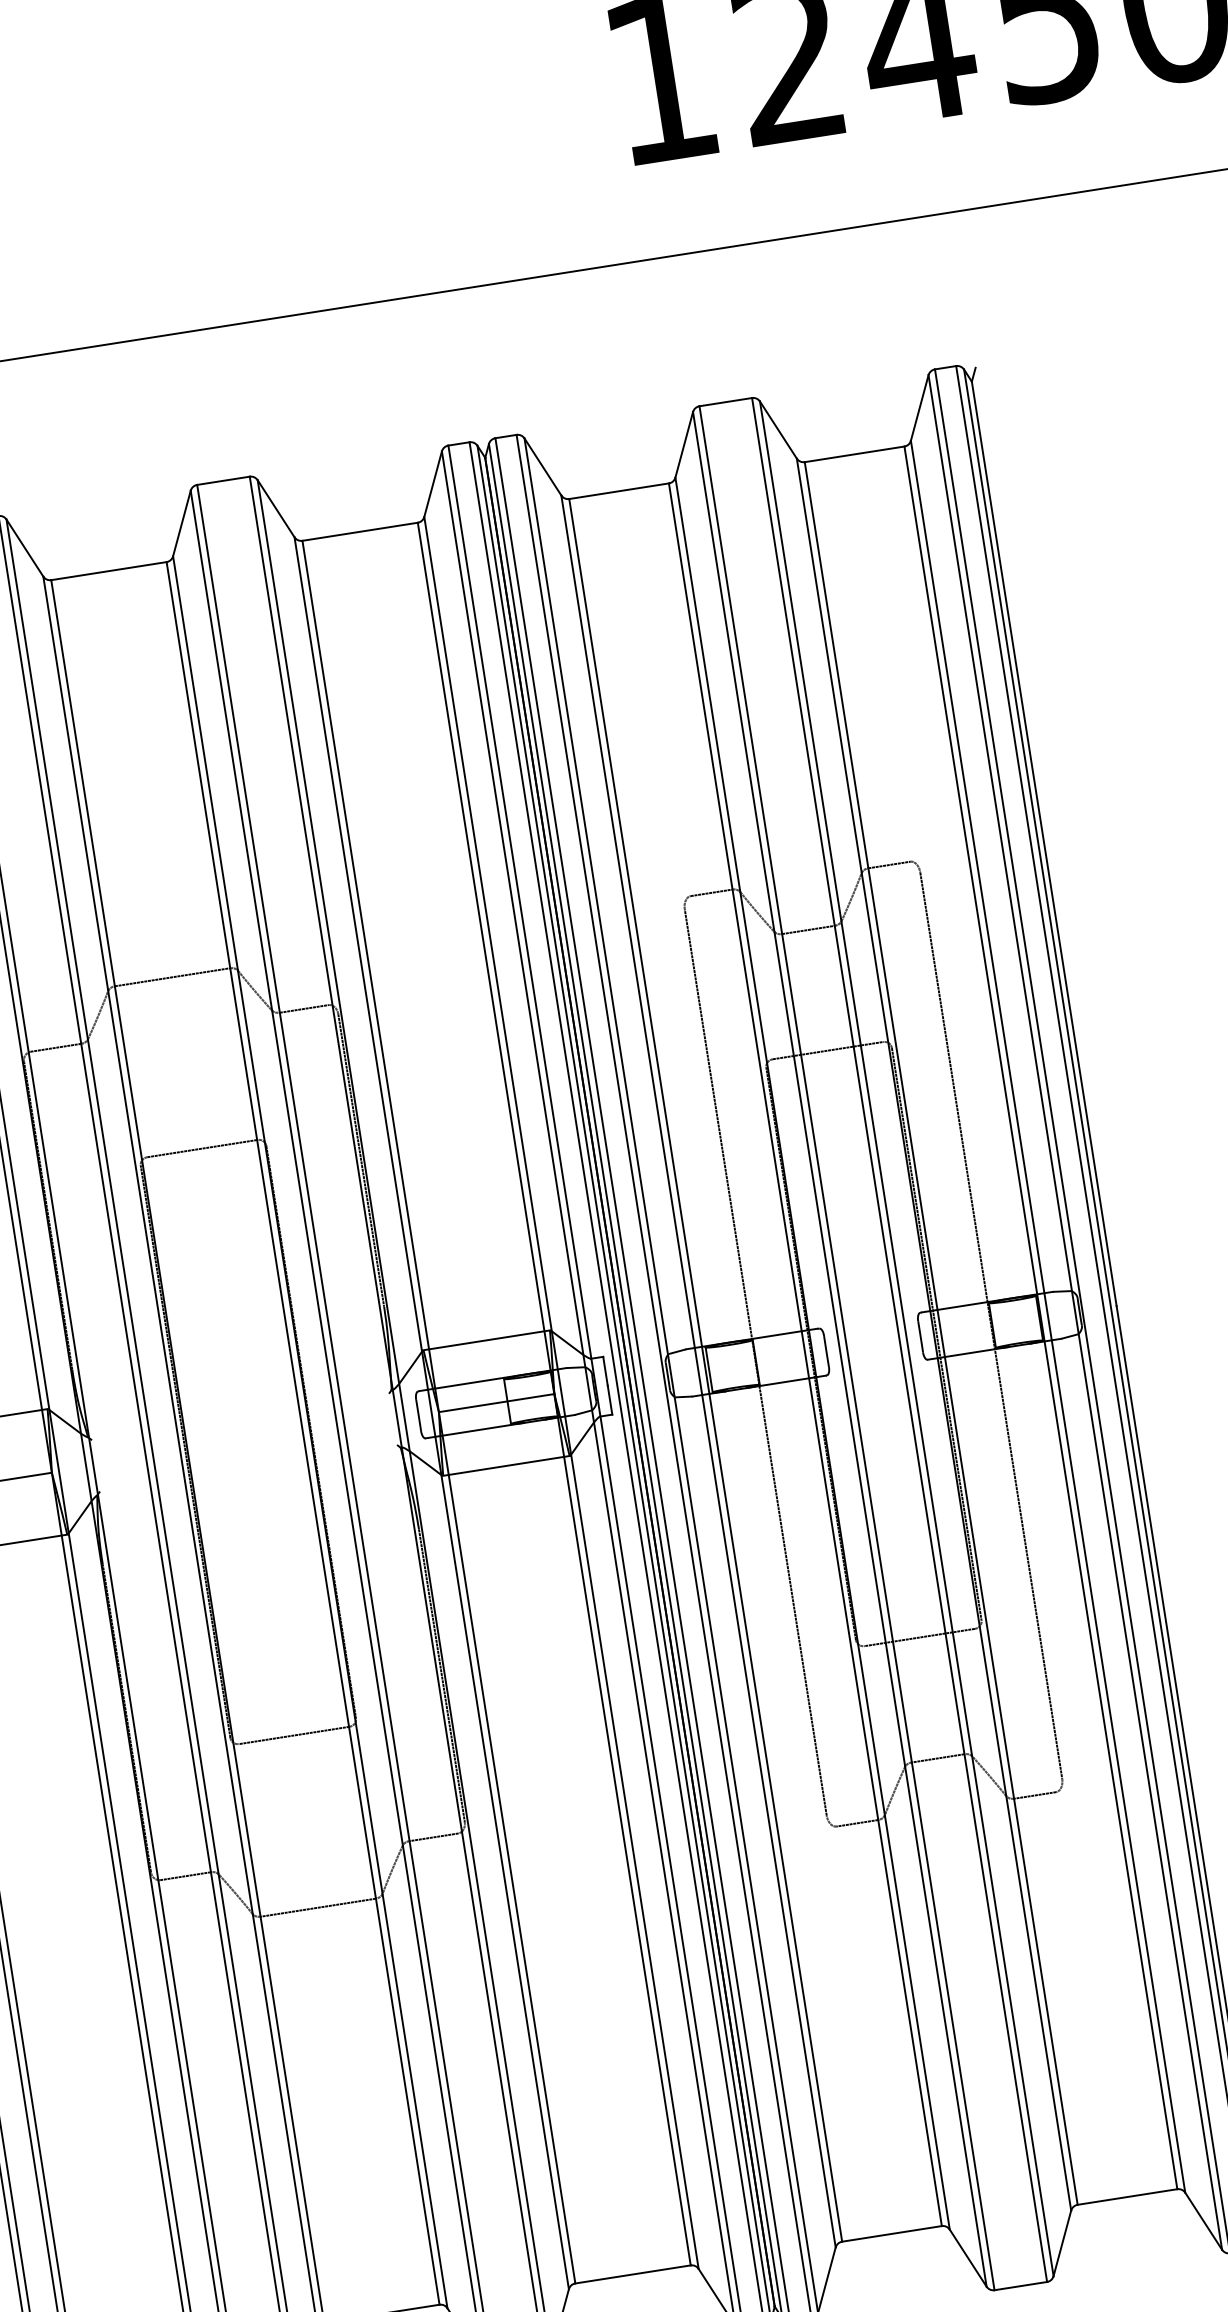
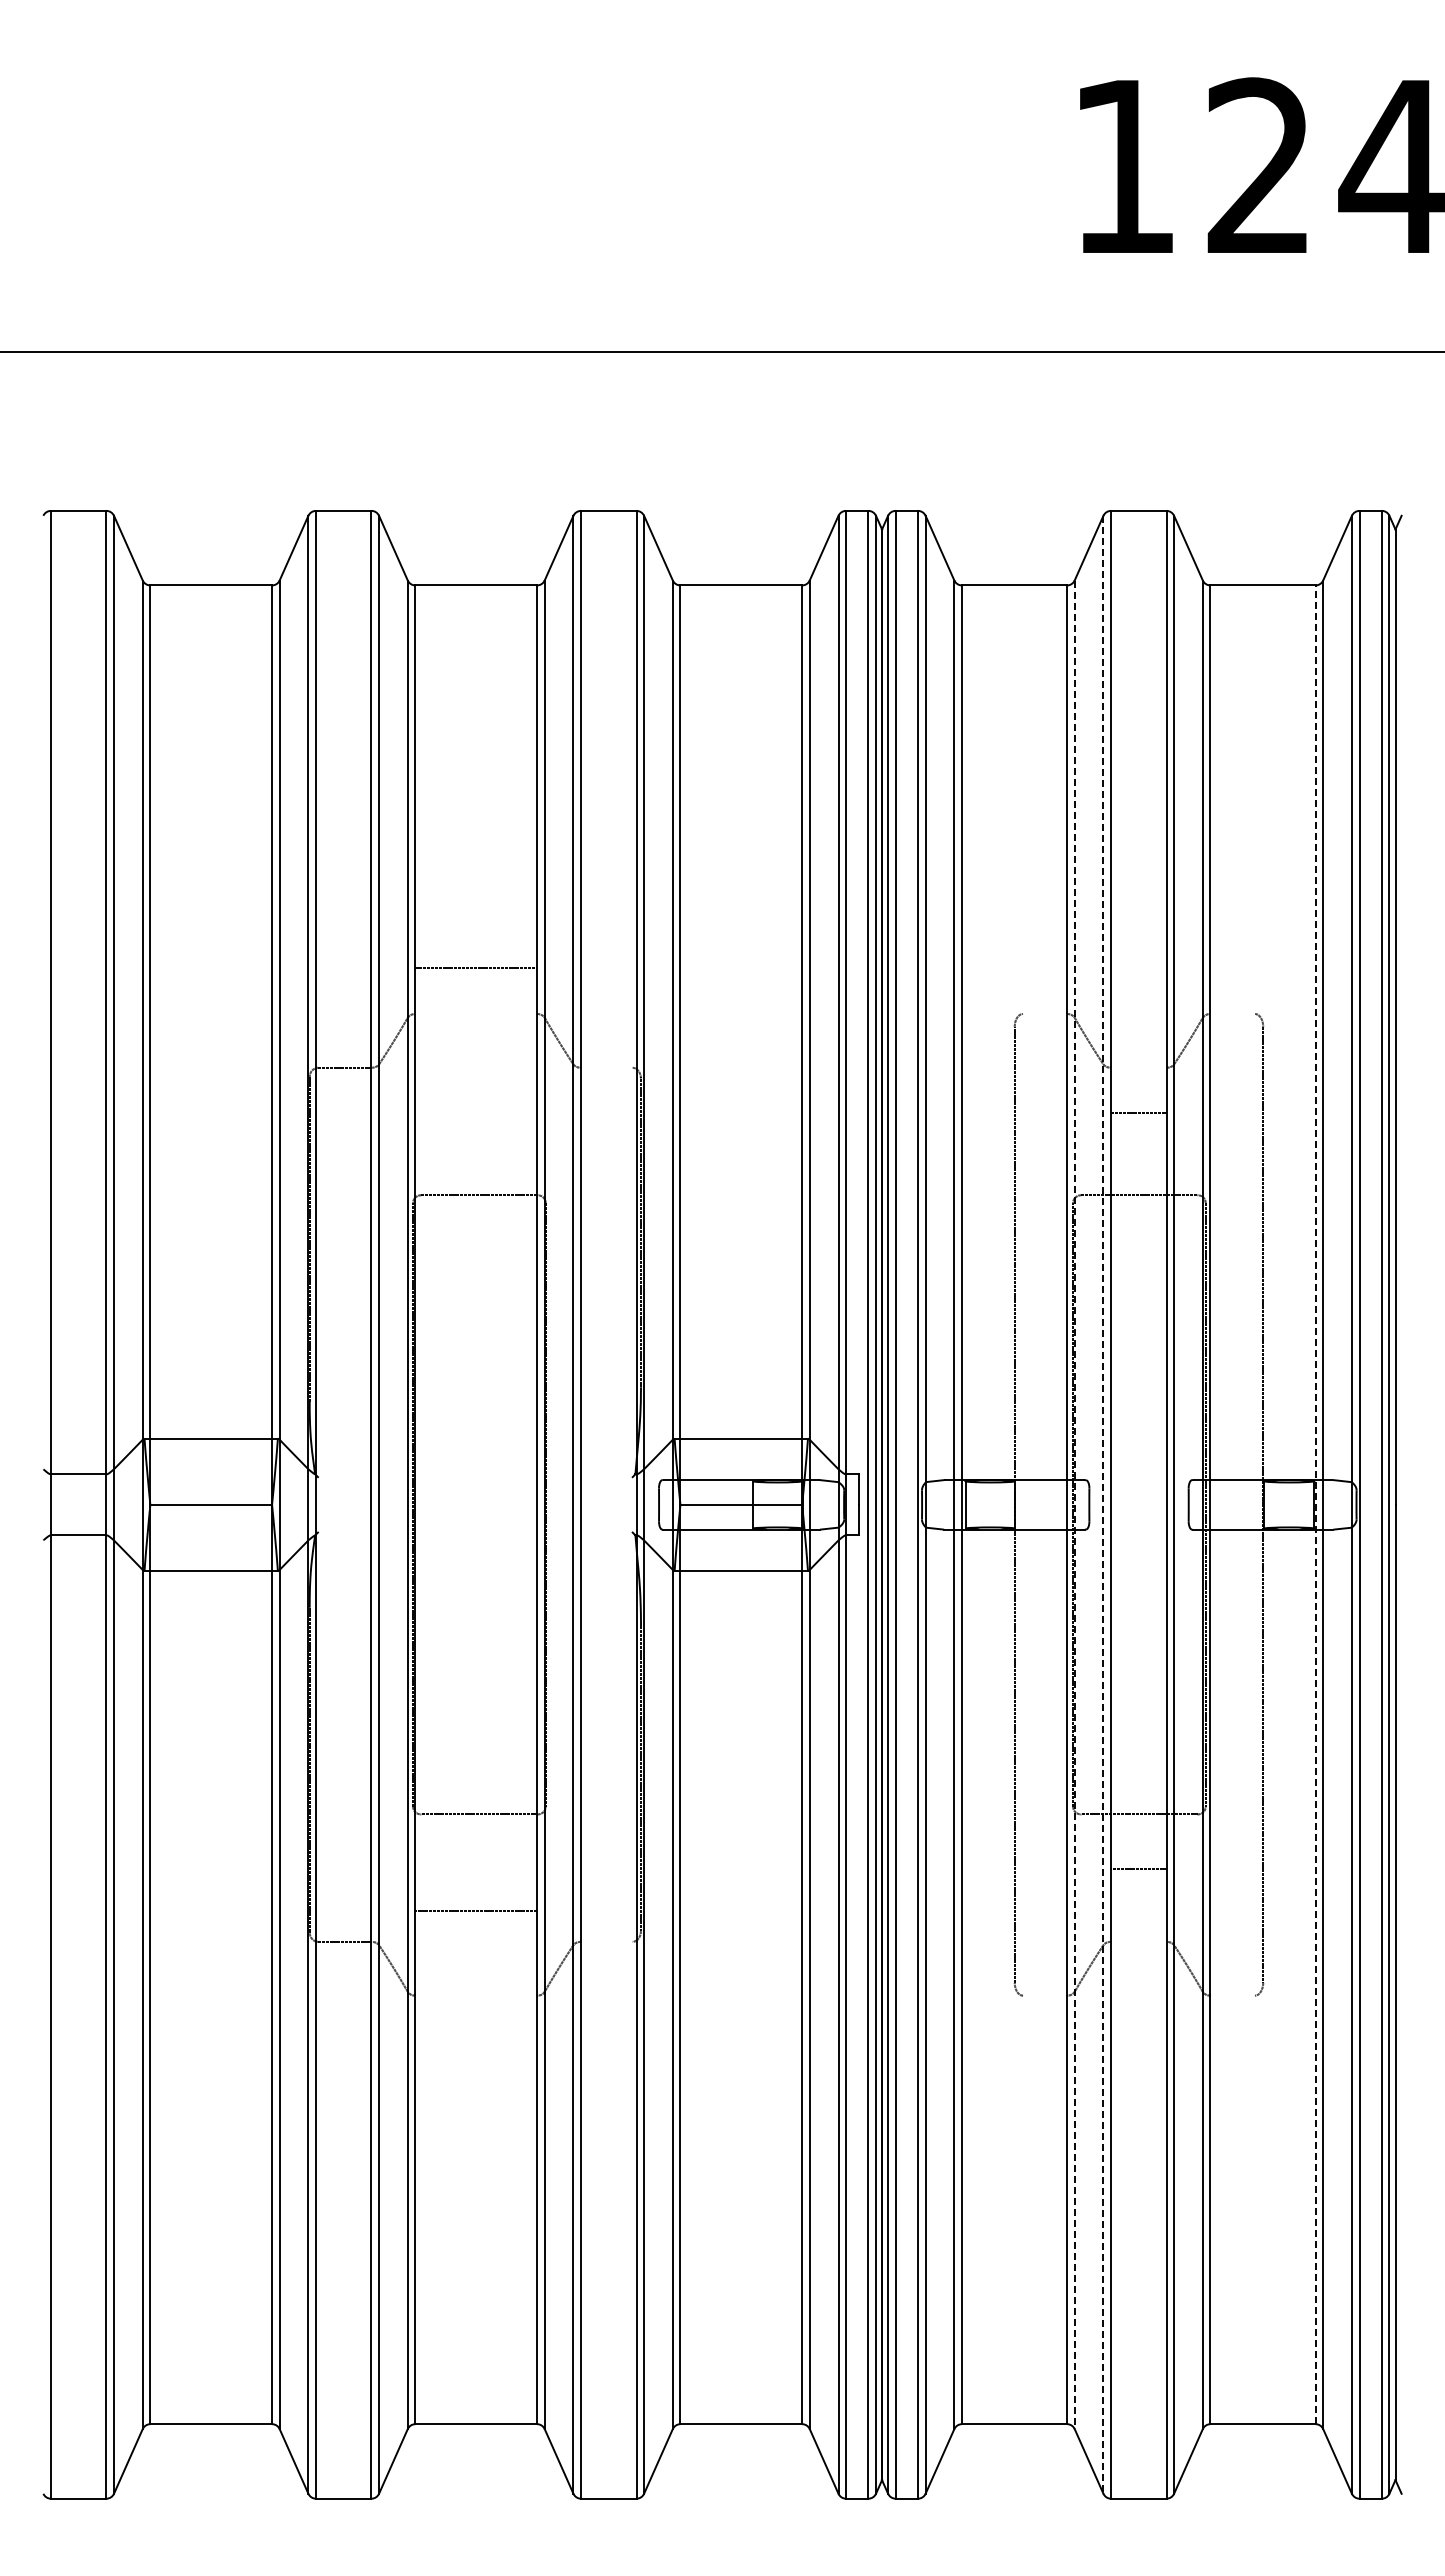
line: (889, 864) -> (1232, 1013), removed
line: (711, 892) -> (1045, 1013), removed
line: (808, 929) -> (1138, 1112), moved
line: (172, 976) -> (476, 967), moved
line: (303, 1008) -> (606, 1067), removed
line: (1040, 1317) -> (1315, 1504), solid -> dashed
line: (839, 1349) -> (1103, 1504), solid -> dashed
line: (812, 1354) -> (1074, 1505), solid -> dashed
line: (937, 1758) -> (1138, 1868), moved
line: (1034, 1795) -> (1232, 1995), removed
line: (857, 1823) -> (1045, 1995), removed
line: (433, 1836) -> (606, 1941), removed
line: (318, 1907) -> (476, 1910), moved

